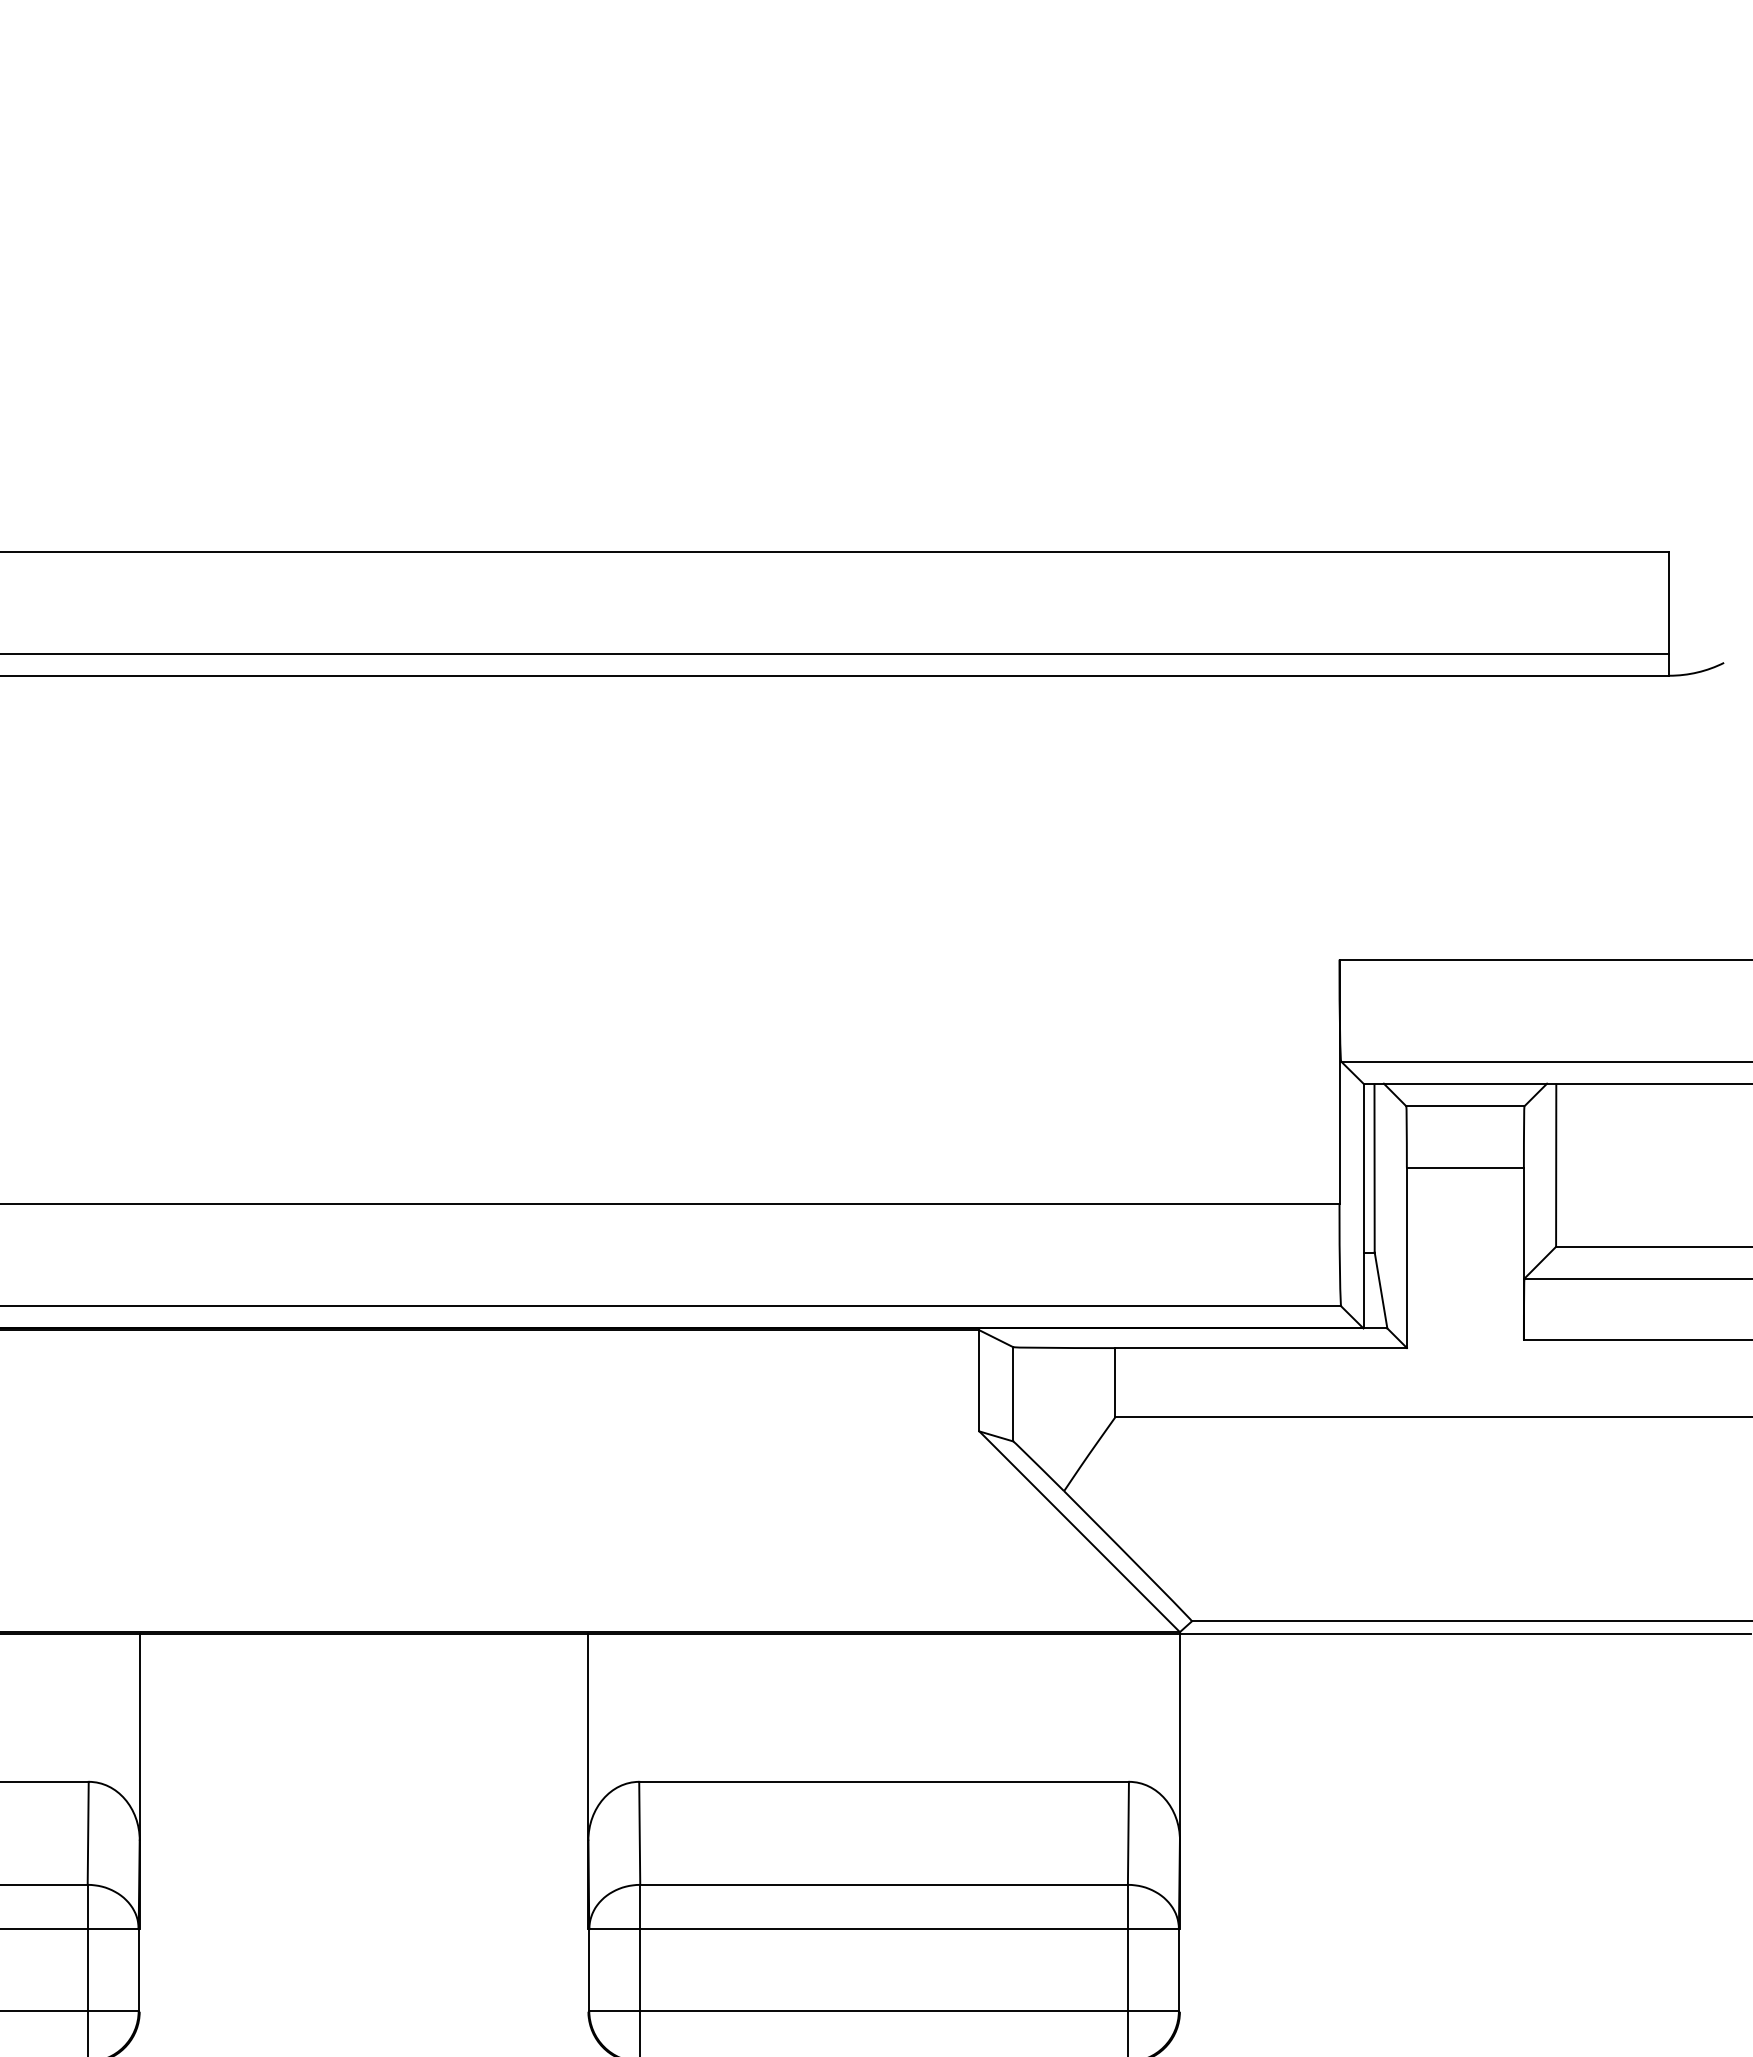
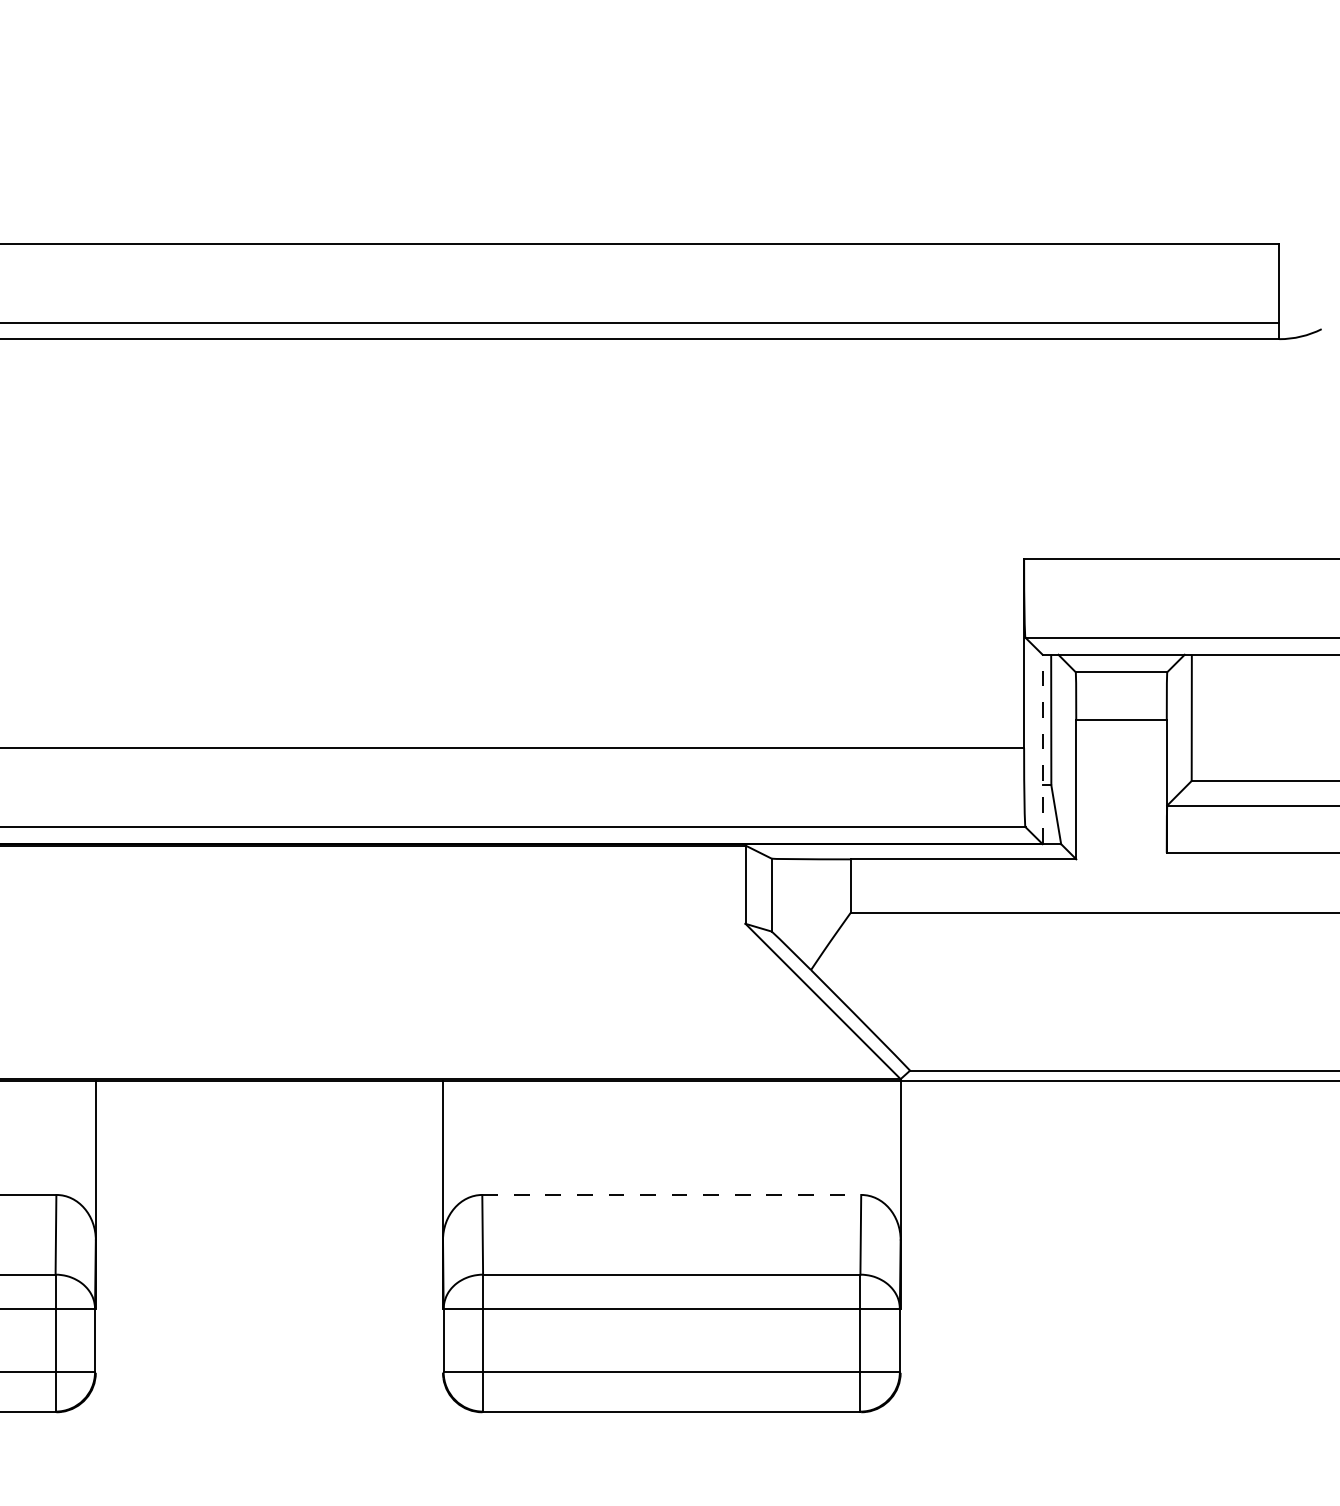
line: (1363, 1205) -> (1042, 749), solid -> dashed
line: (884, 1781) -> (672, 1194), solid -> dashed

